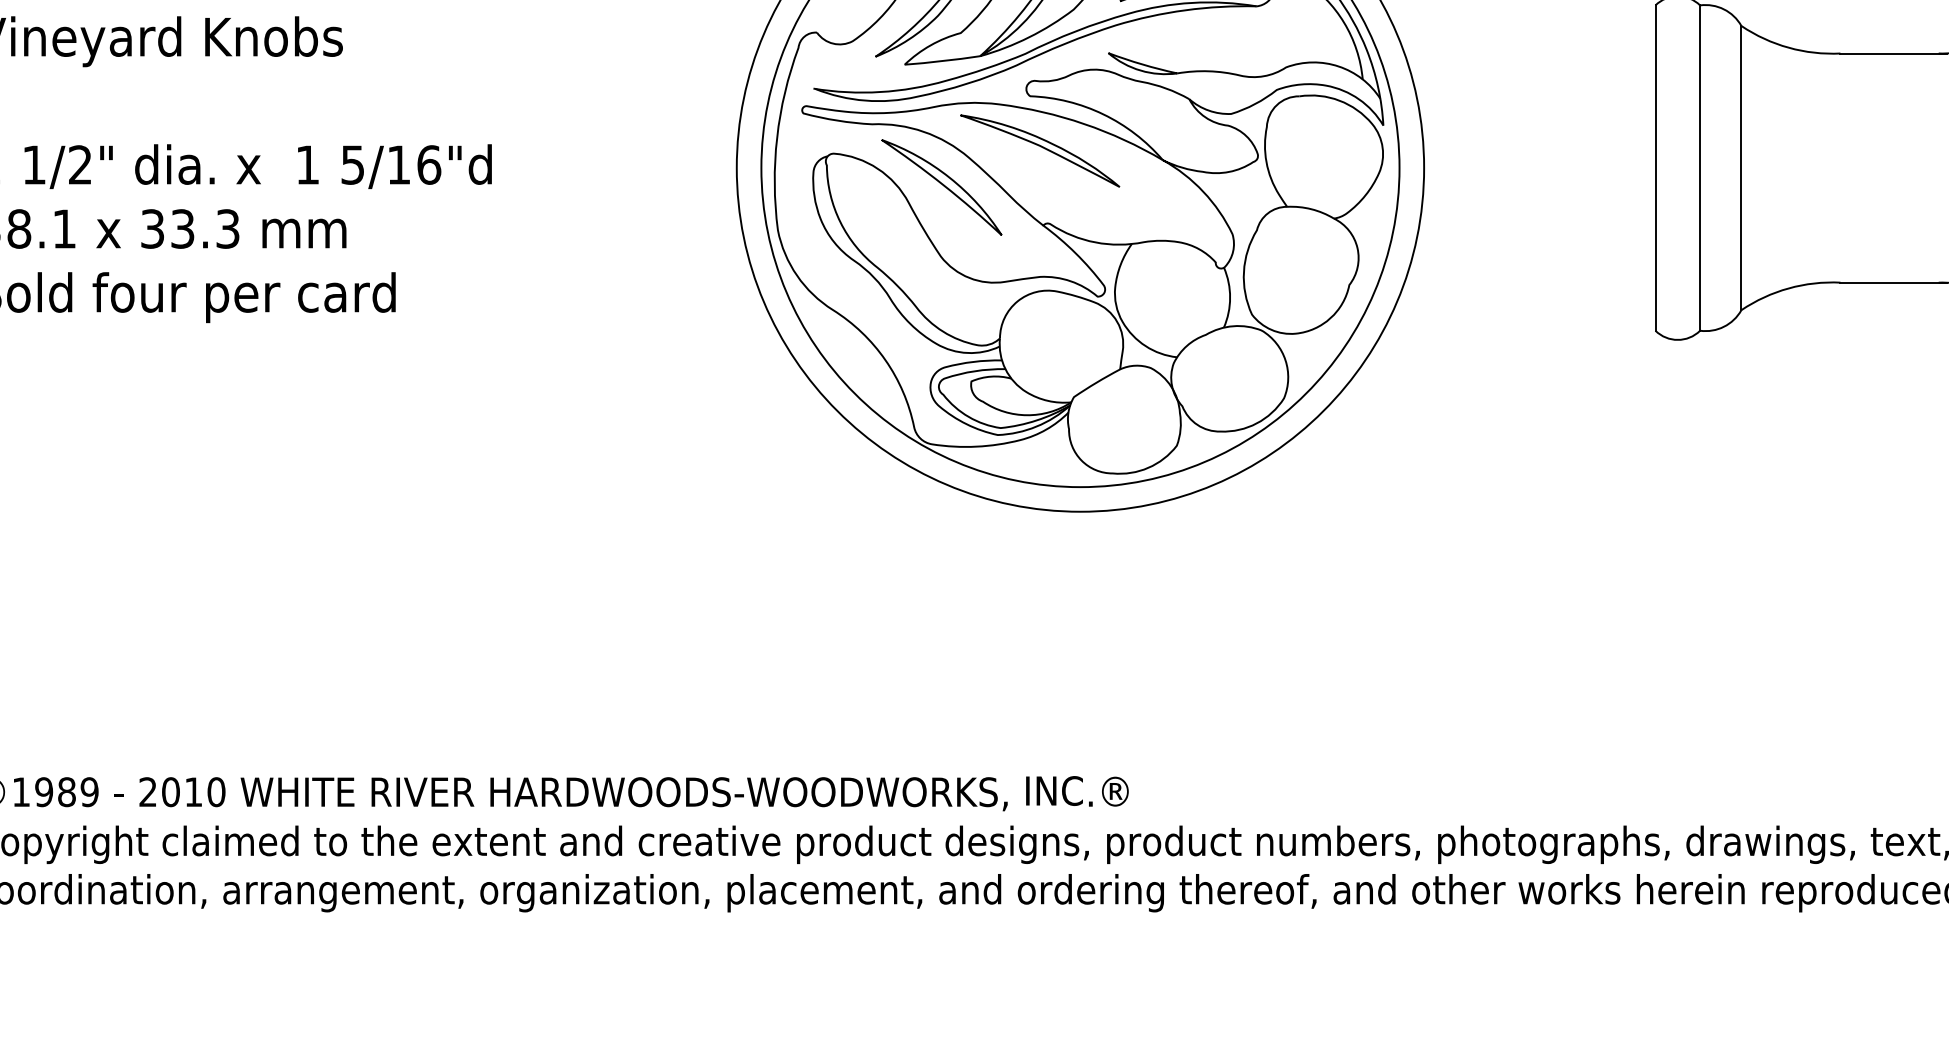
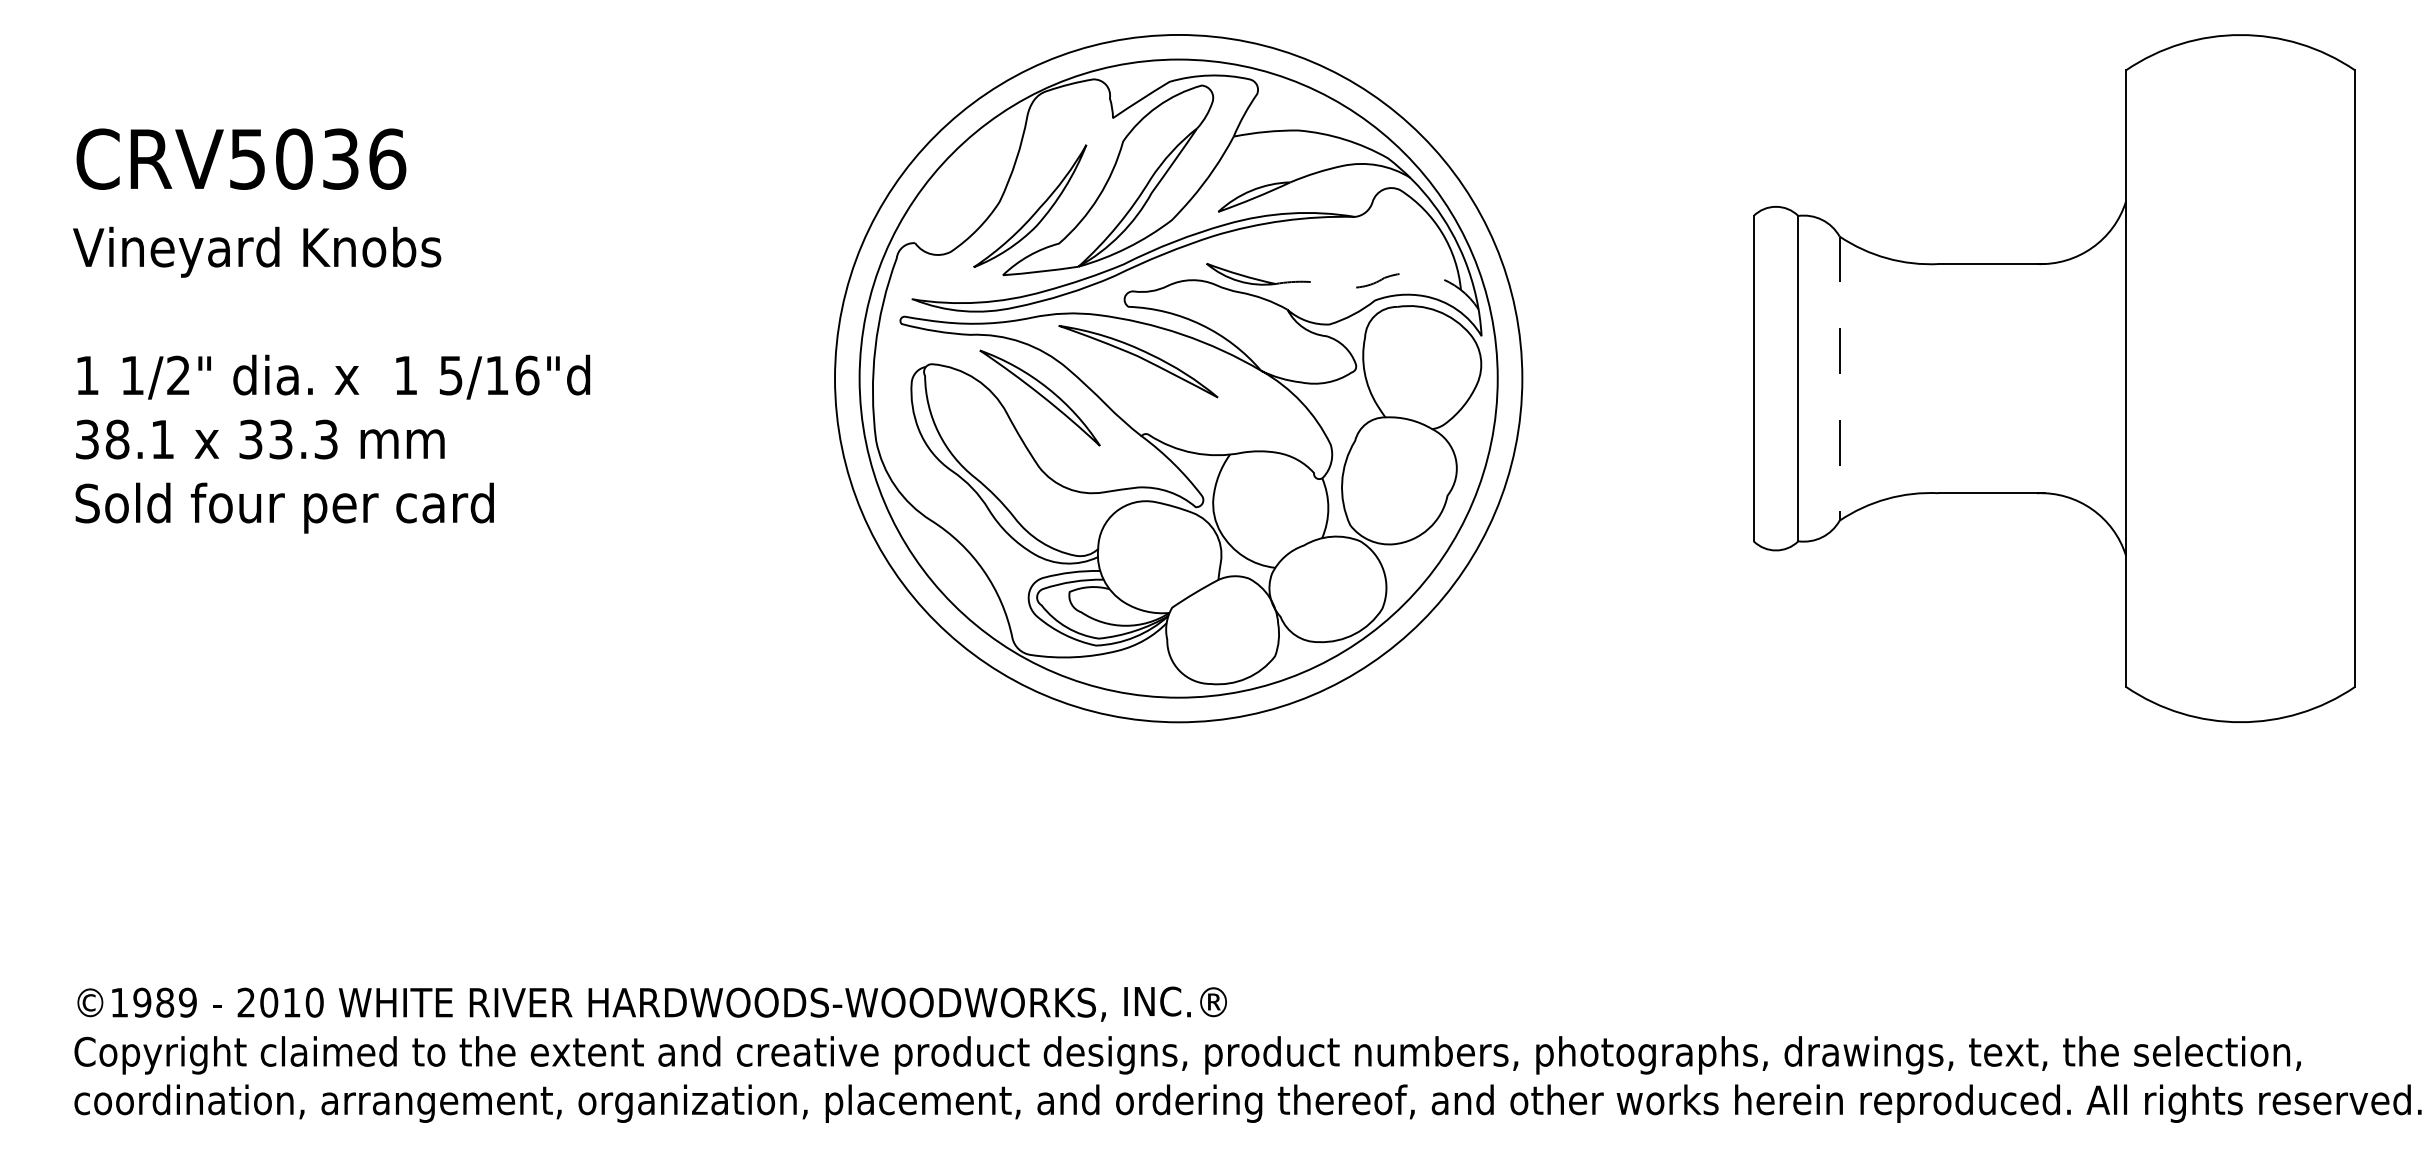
line: (1284, 68) -> (1382, 279), solid -> dashed
line: (1741, 168) -> (1839, 379), solid -> dashed

